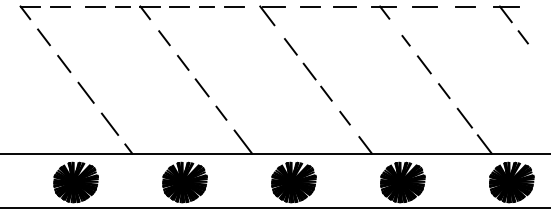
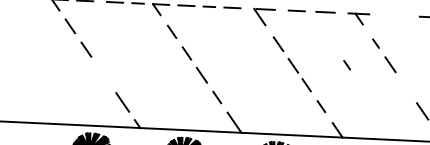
line: (424, 6) -> (392, 15), removed
line: (372, 67) -> (346, 64), added
line: (444, 91) -> (406, 88), removed
line: (85, 92) -> (103, 74), removed

